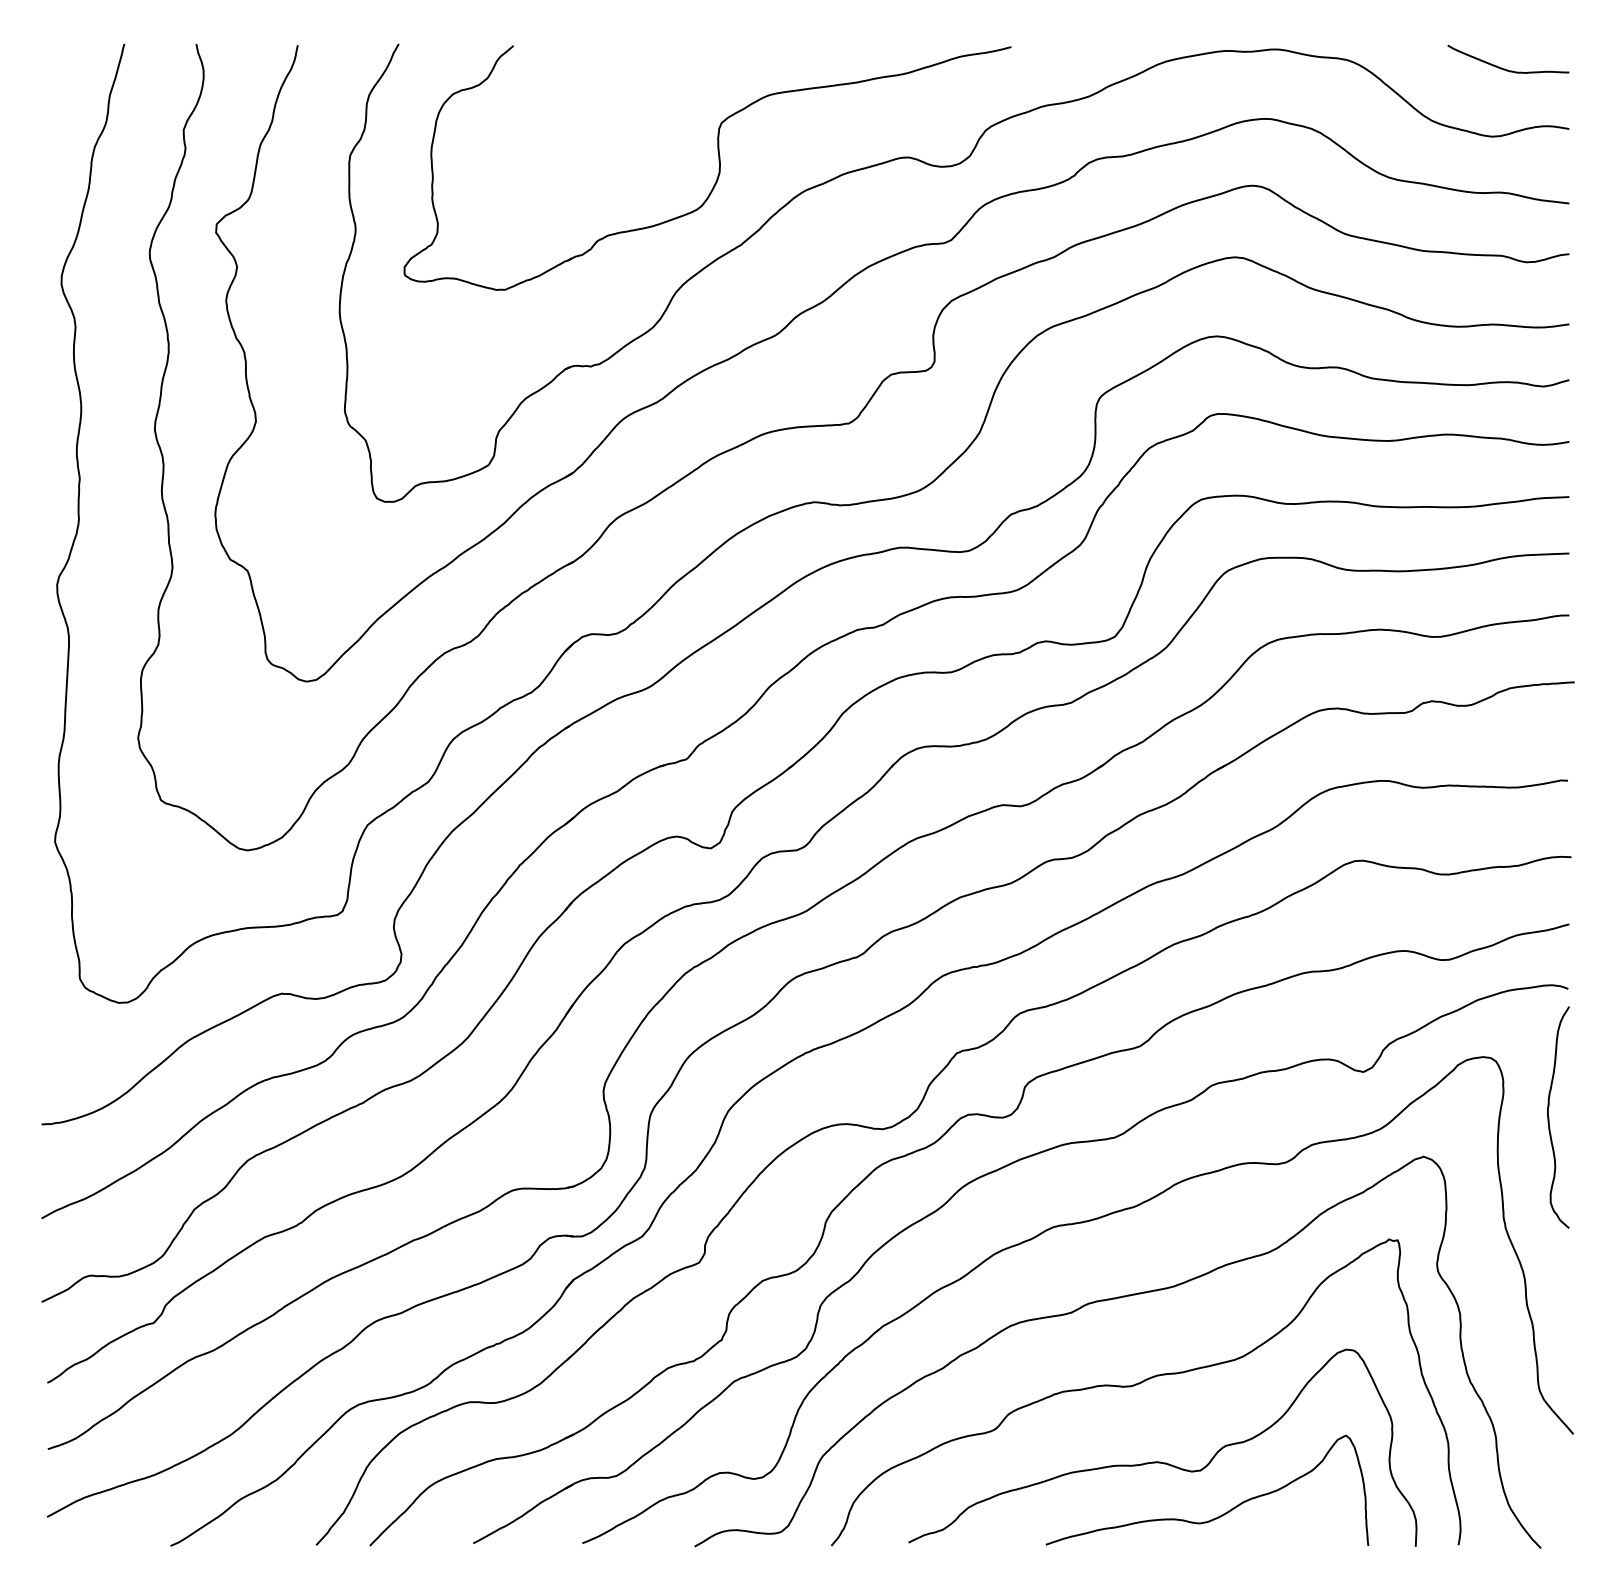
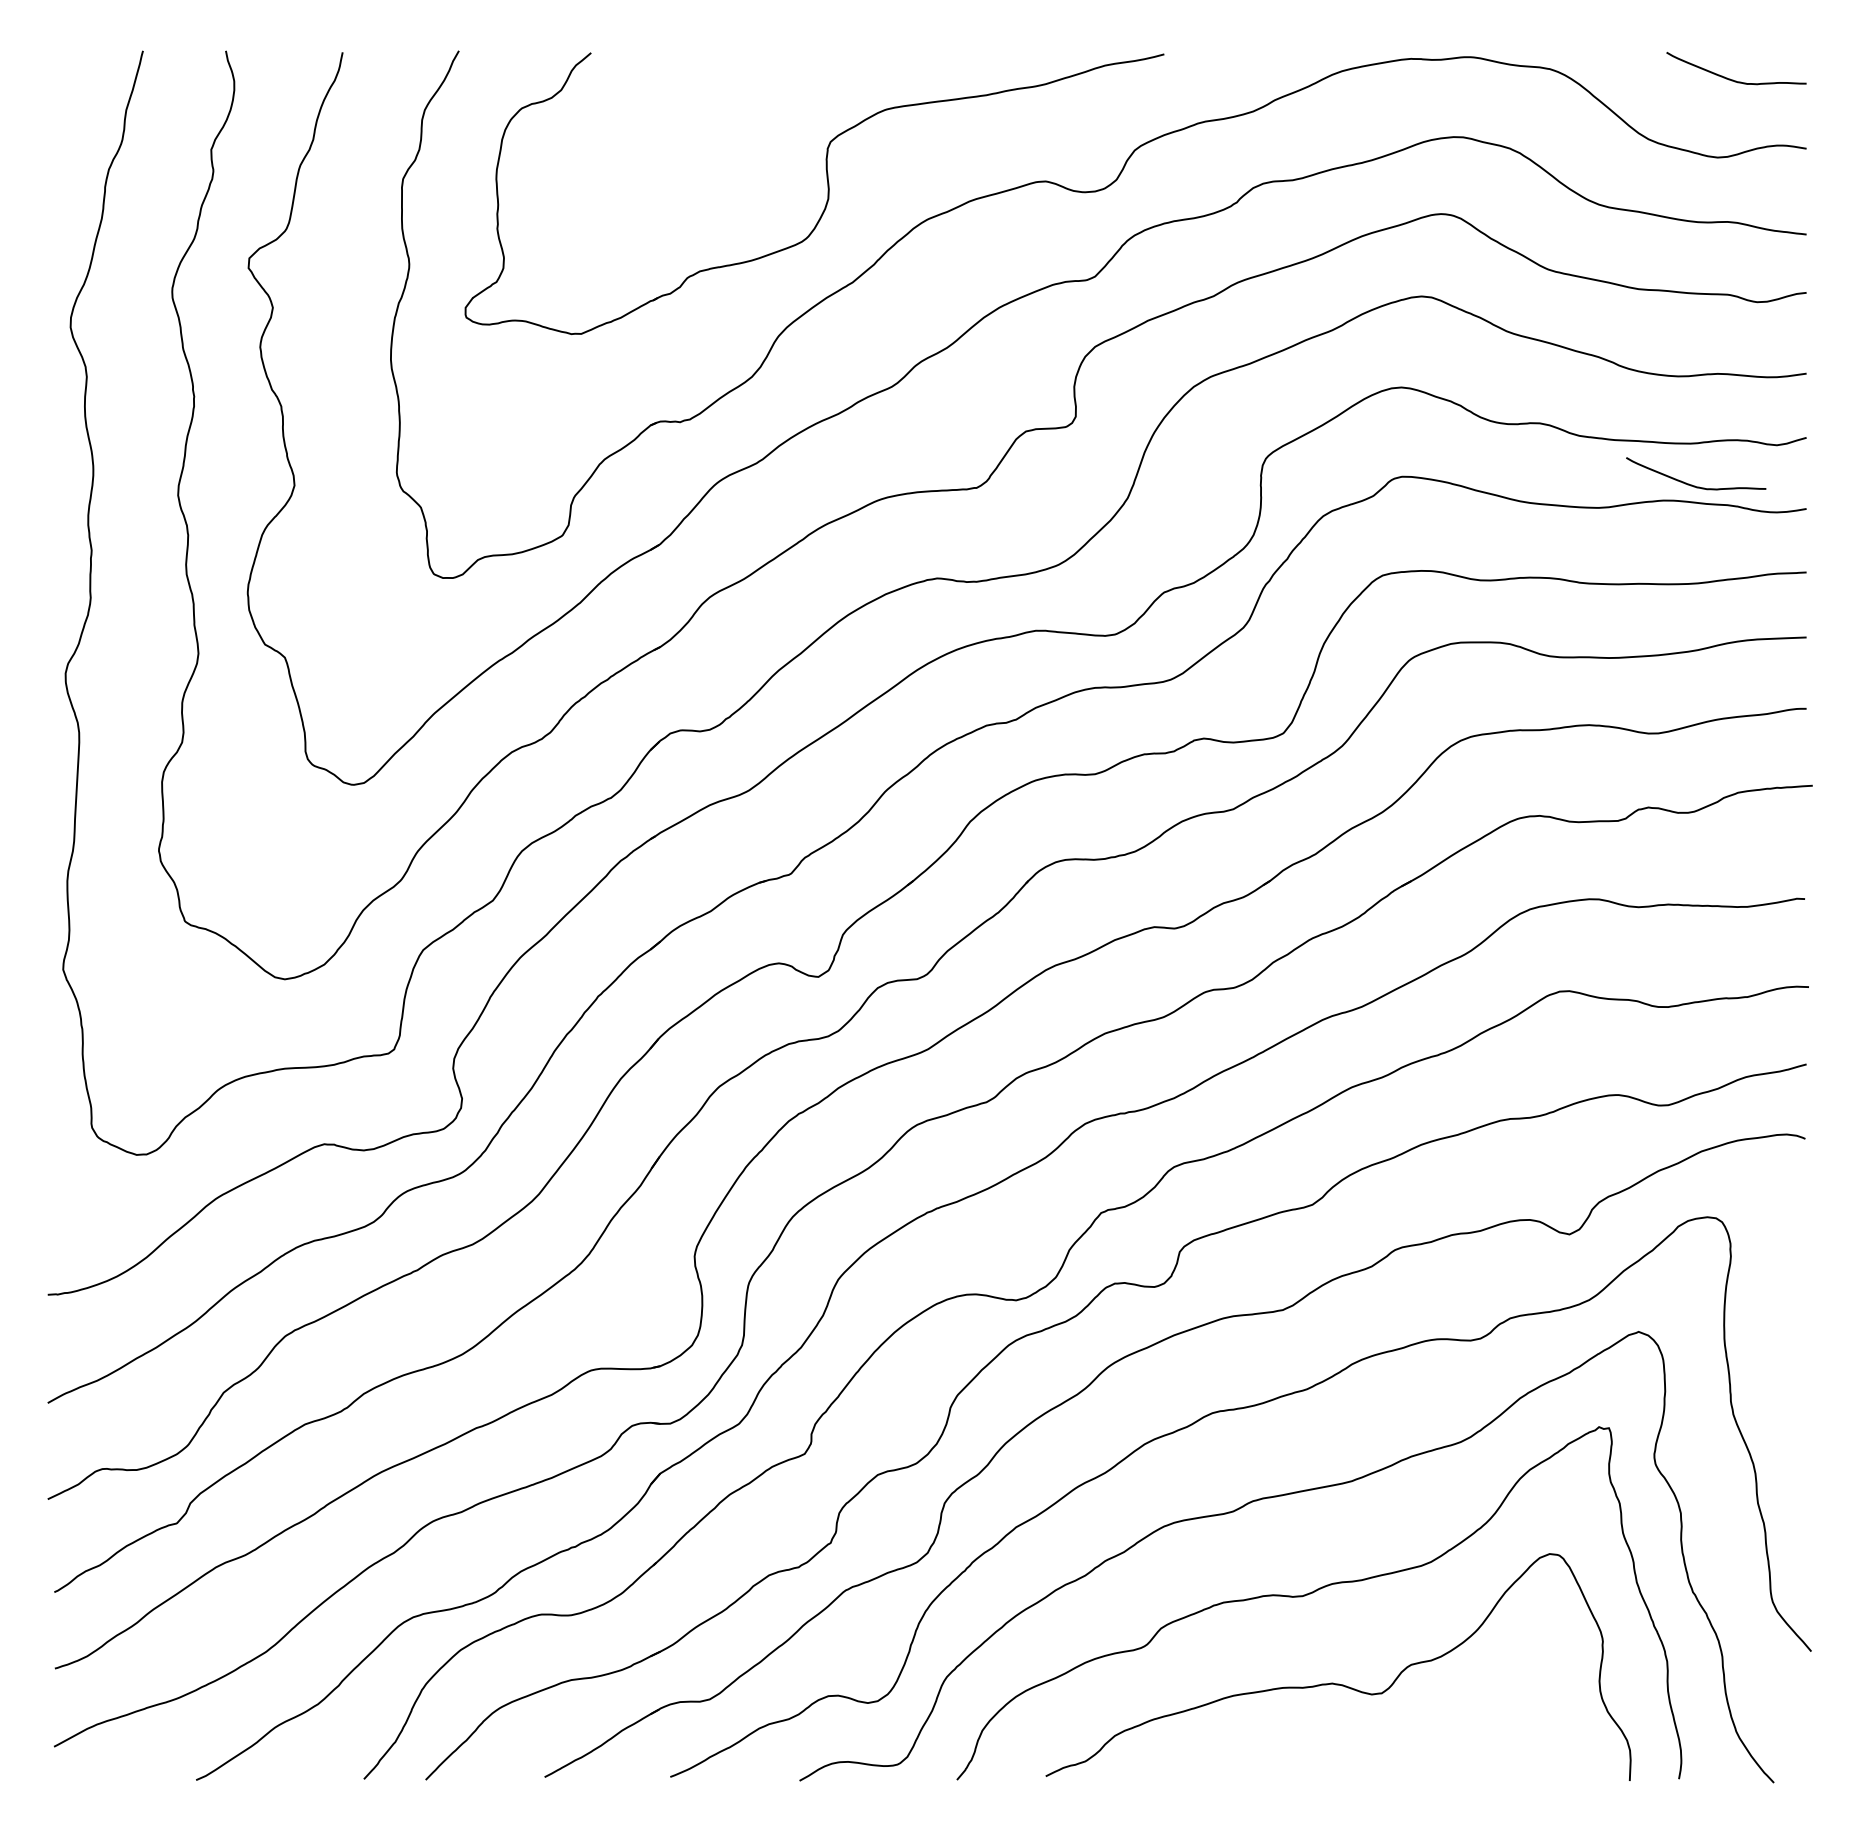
curve: (1469, 420) -> (1691, 484), added
curve: (1549, 1117) -> (1783, 1286), removed
curve: (1221, 1514) -> (1406, 1743), removed

